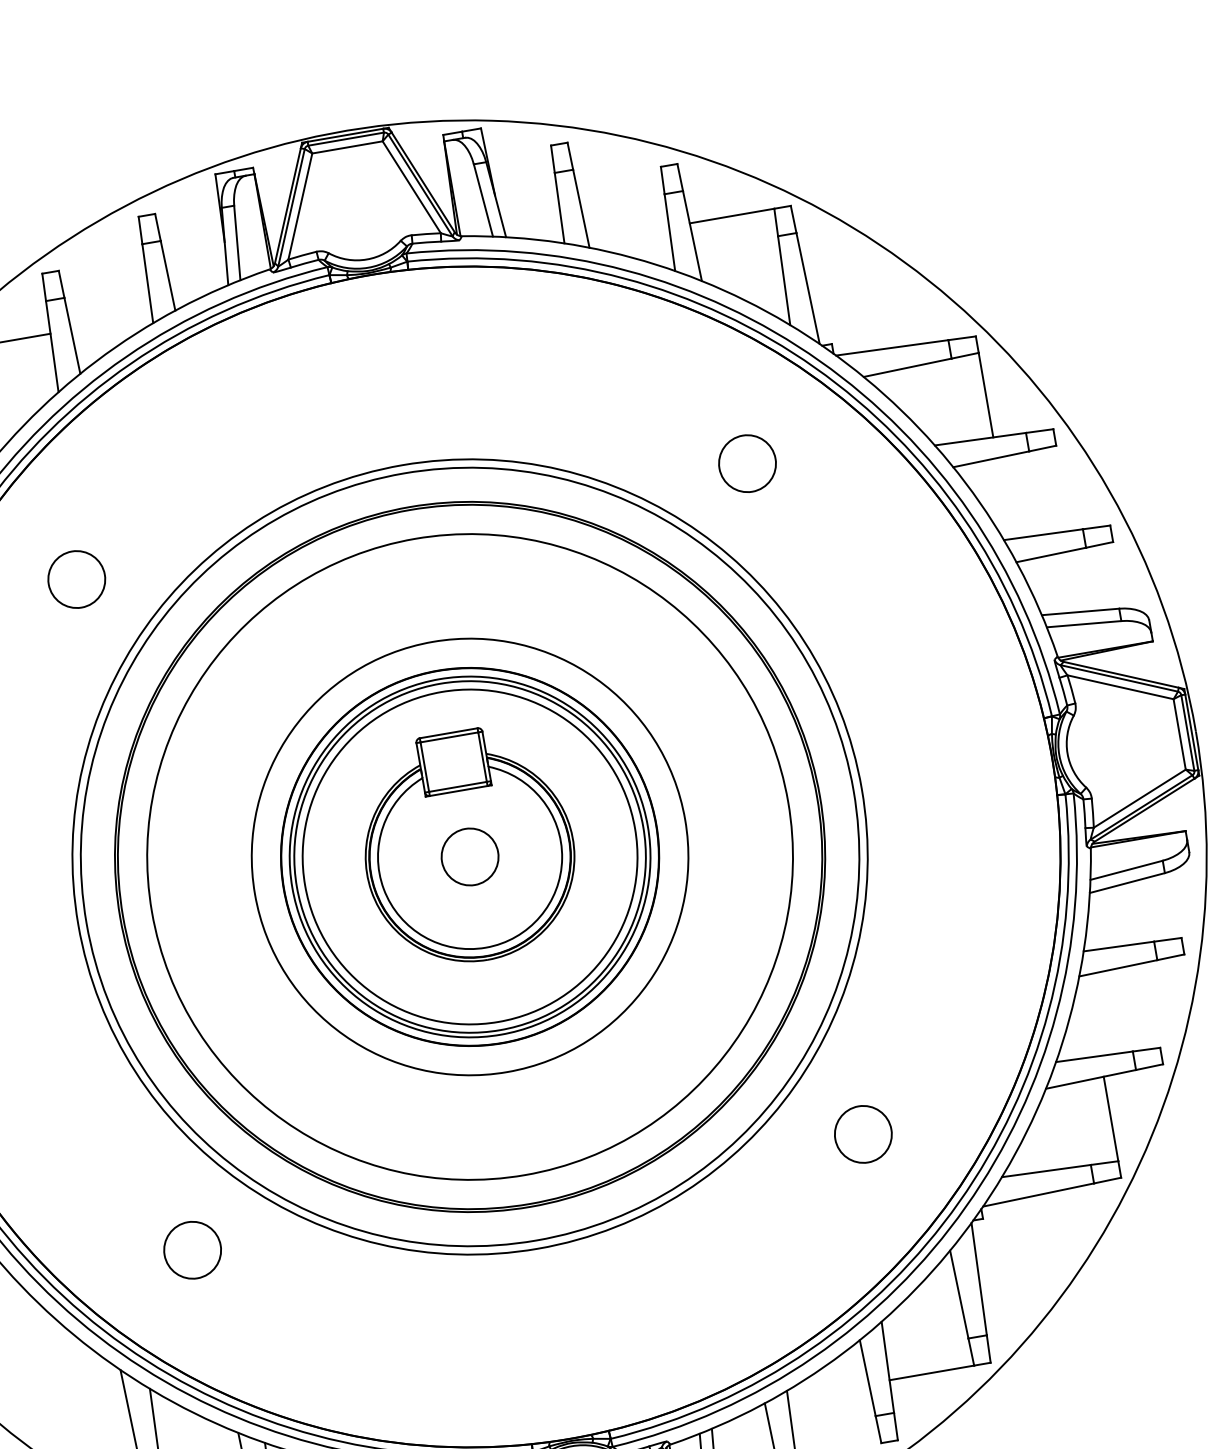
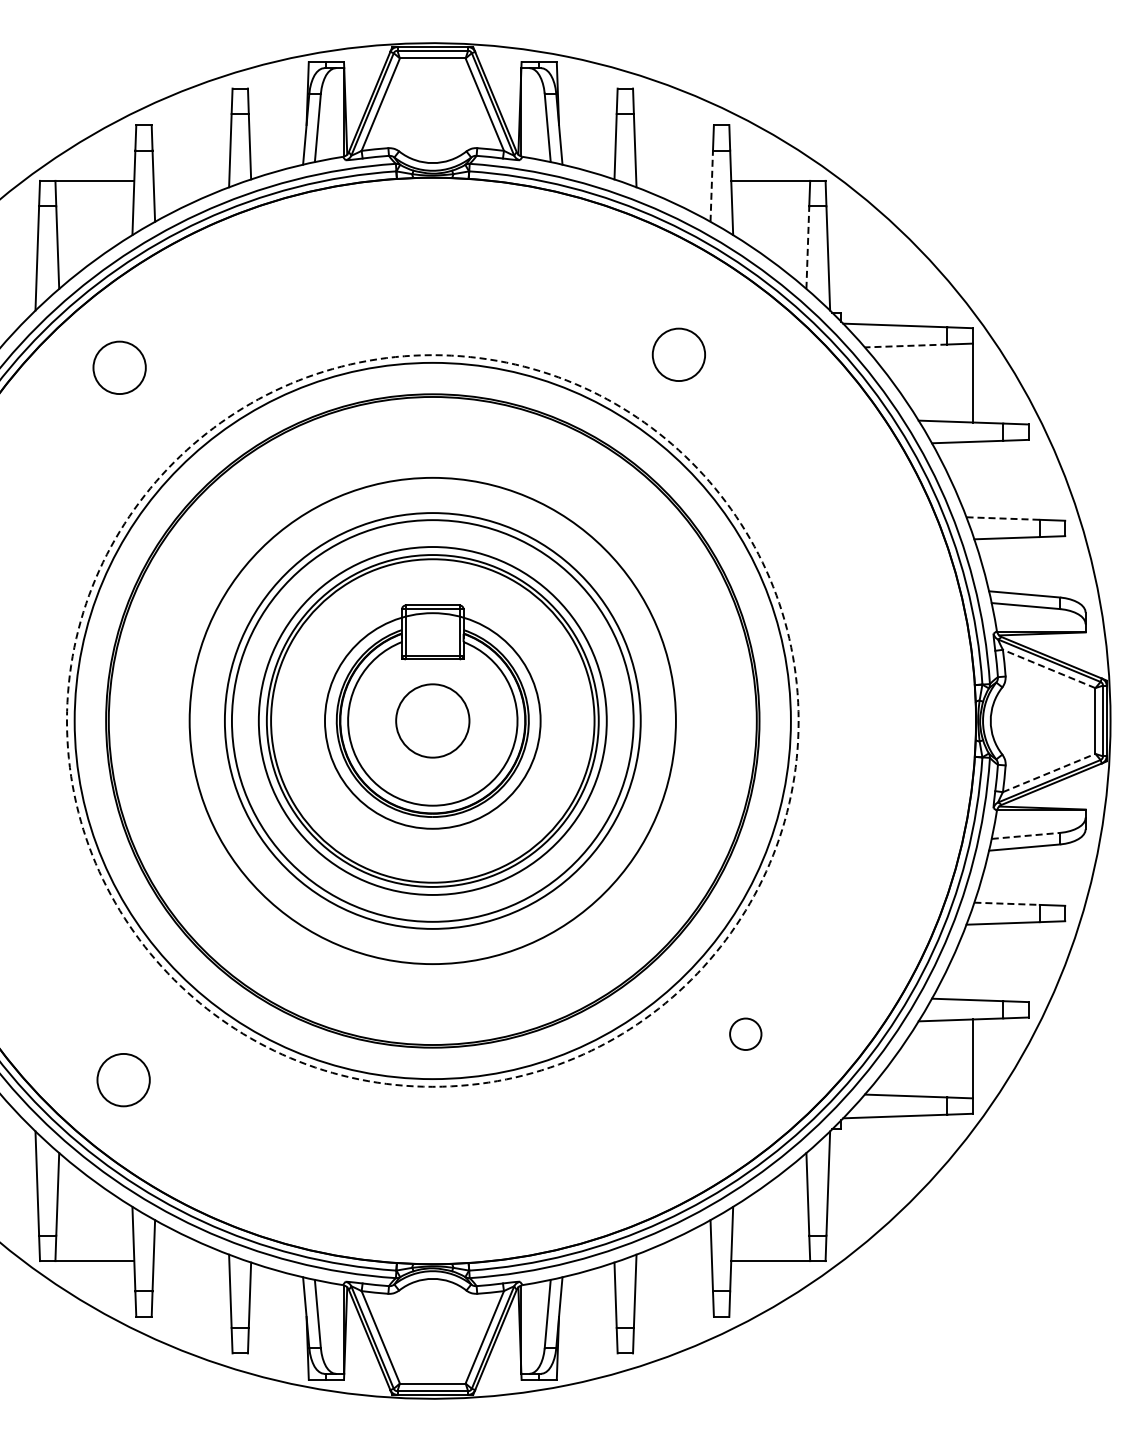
line: (669, 233) -> (711, 186), solid -> dashed
line: (783, 280) -> (807, 247), solid -> dashed
line: (906, 367) -> (905, 345), solid -> dashed
circle: (746, 463) -> (678, 354), moved
line: (1043, 534) -> (1003, 518), solid -> dashed
circle: (76, 579) -> (119, 367), moved
line: (1119, 686) -> (1048, 668), solid -> dashed
line: (1140, 798) -> (1049, 772), solid -> dashed
circle: (469, 856) -> (432, 720), size x0.7
circle: (469, 856) -> (432, 720), size x0.7
circle: (469, 856) -> (432, 720), size x1.4
circle: (469, 856) -> (432, 720), size x1.4
circle: (469, 856) -> (432, 720), solid -> dashed
line: (1127, 869) -> (1026, 835), solid -> dashed
line: (1119, 946) -> (1007, 903), solid -> dashed
circle: (862, 1134) -> (745, 1034), size x0.6
circle: (192, 1250) -> (123, 1080), moved

